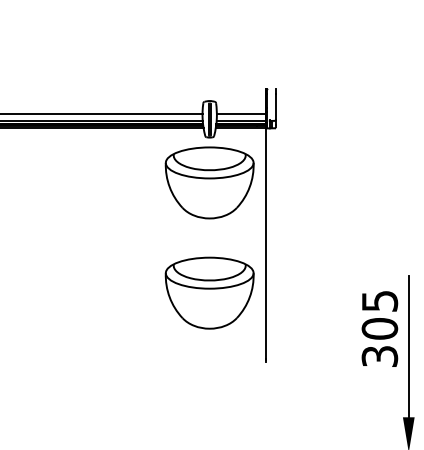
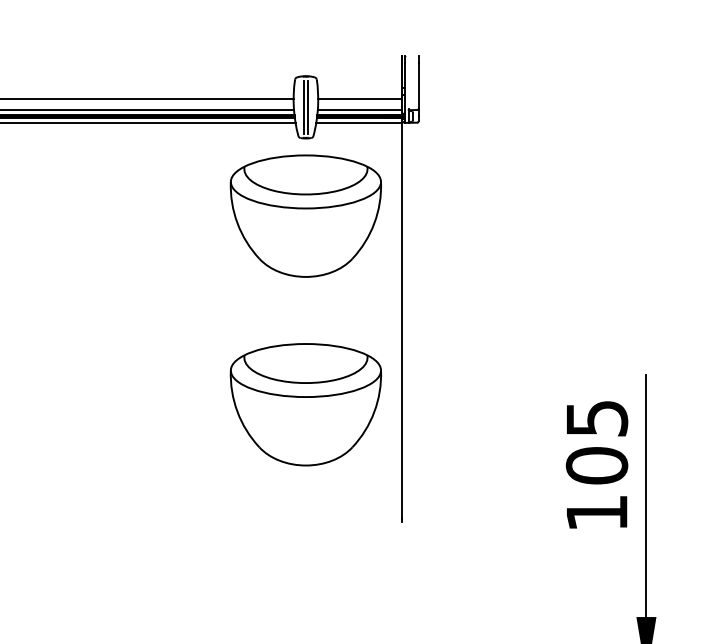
text: (379, 356) -> (596, 513), 305 -> 105

